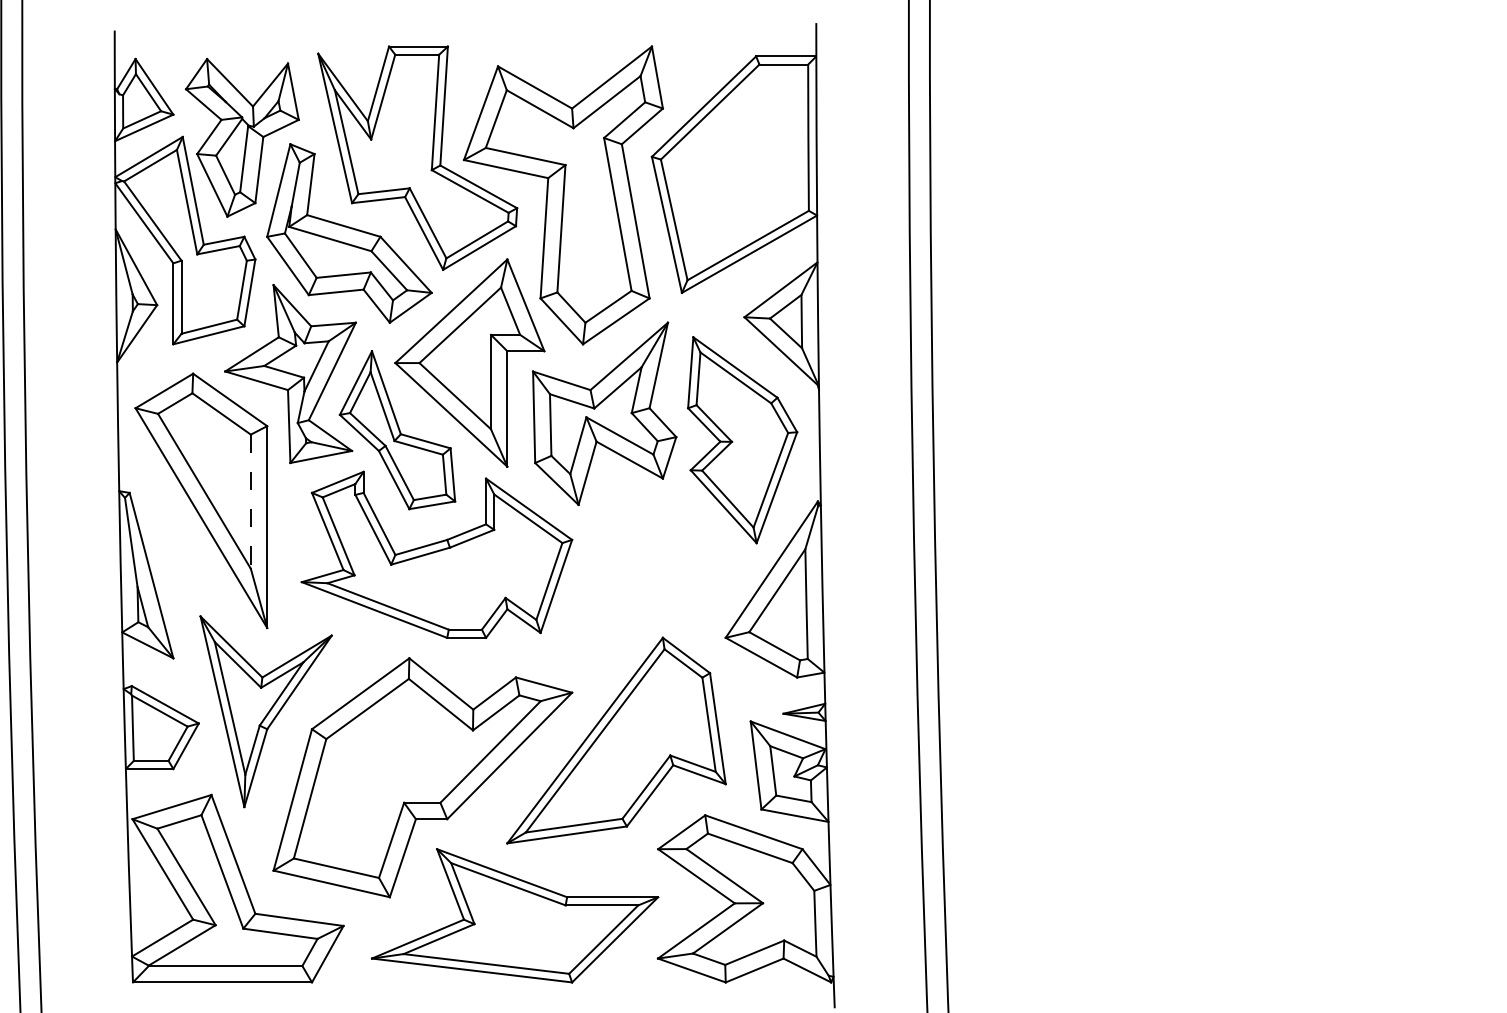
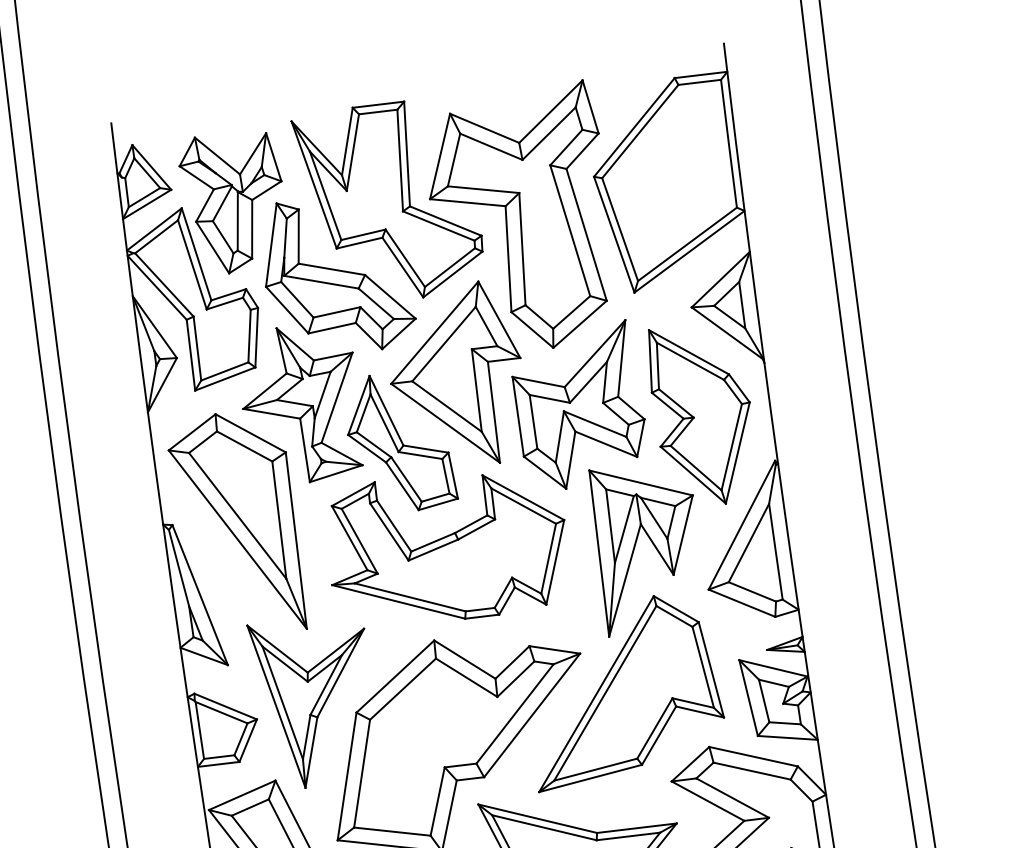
line: (250, 502) -> (279, 520), dashed -> solid
part: (669, 580) -> (653, 545), added

